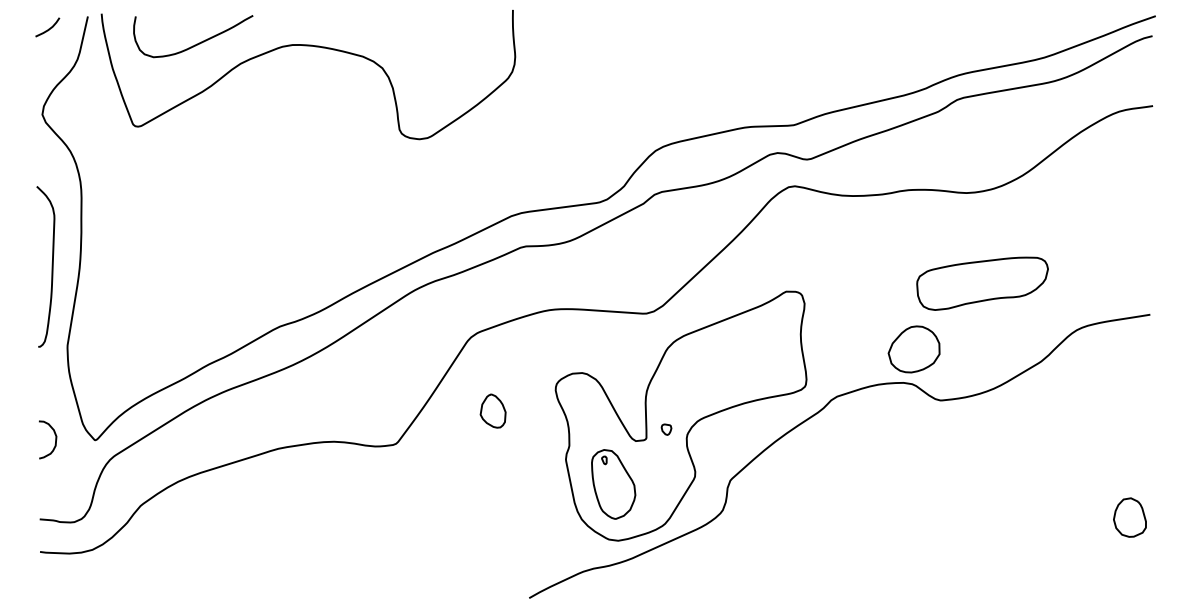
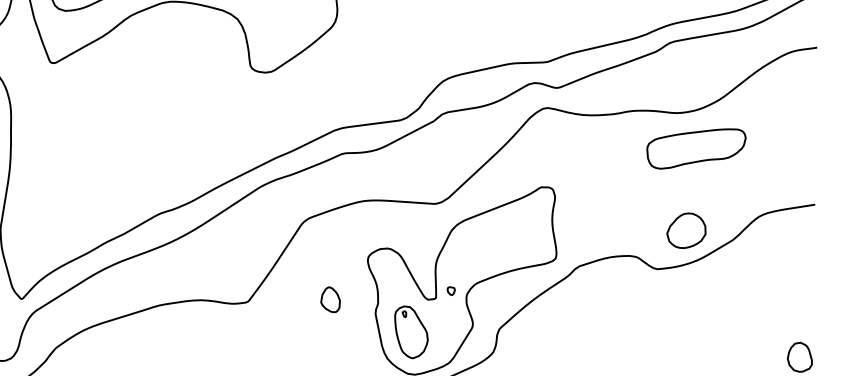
part: (982, 283) -> (696, 148), moved
part: (913, 349) -> (685, 230), moved
part: (492, 410) -> (330, 299), moved

